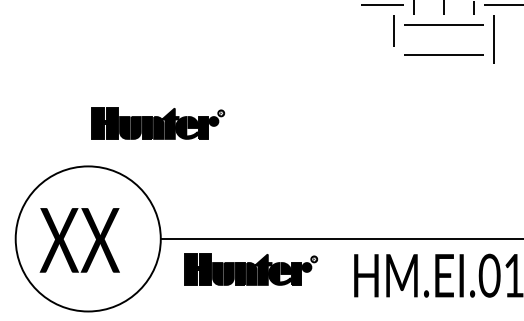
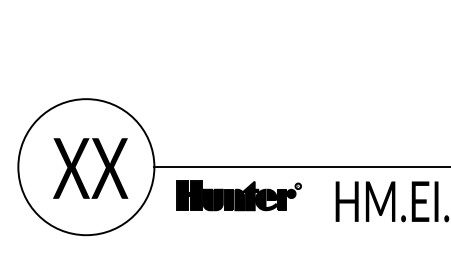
part: (158, 123) -> (152, 58), removed
text: (79, 240) -> (90, 168), moved

